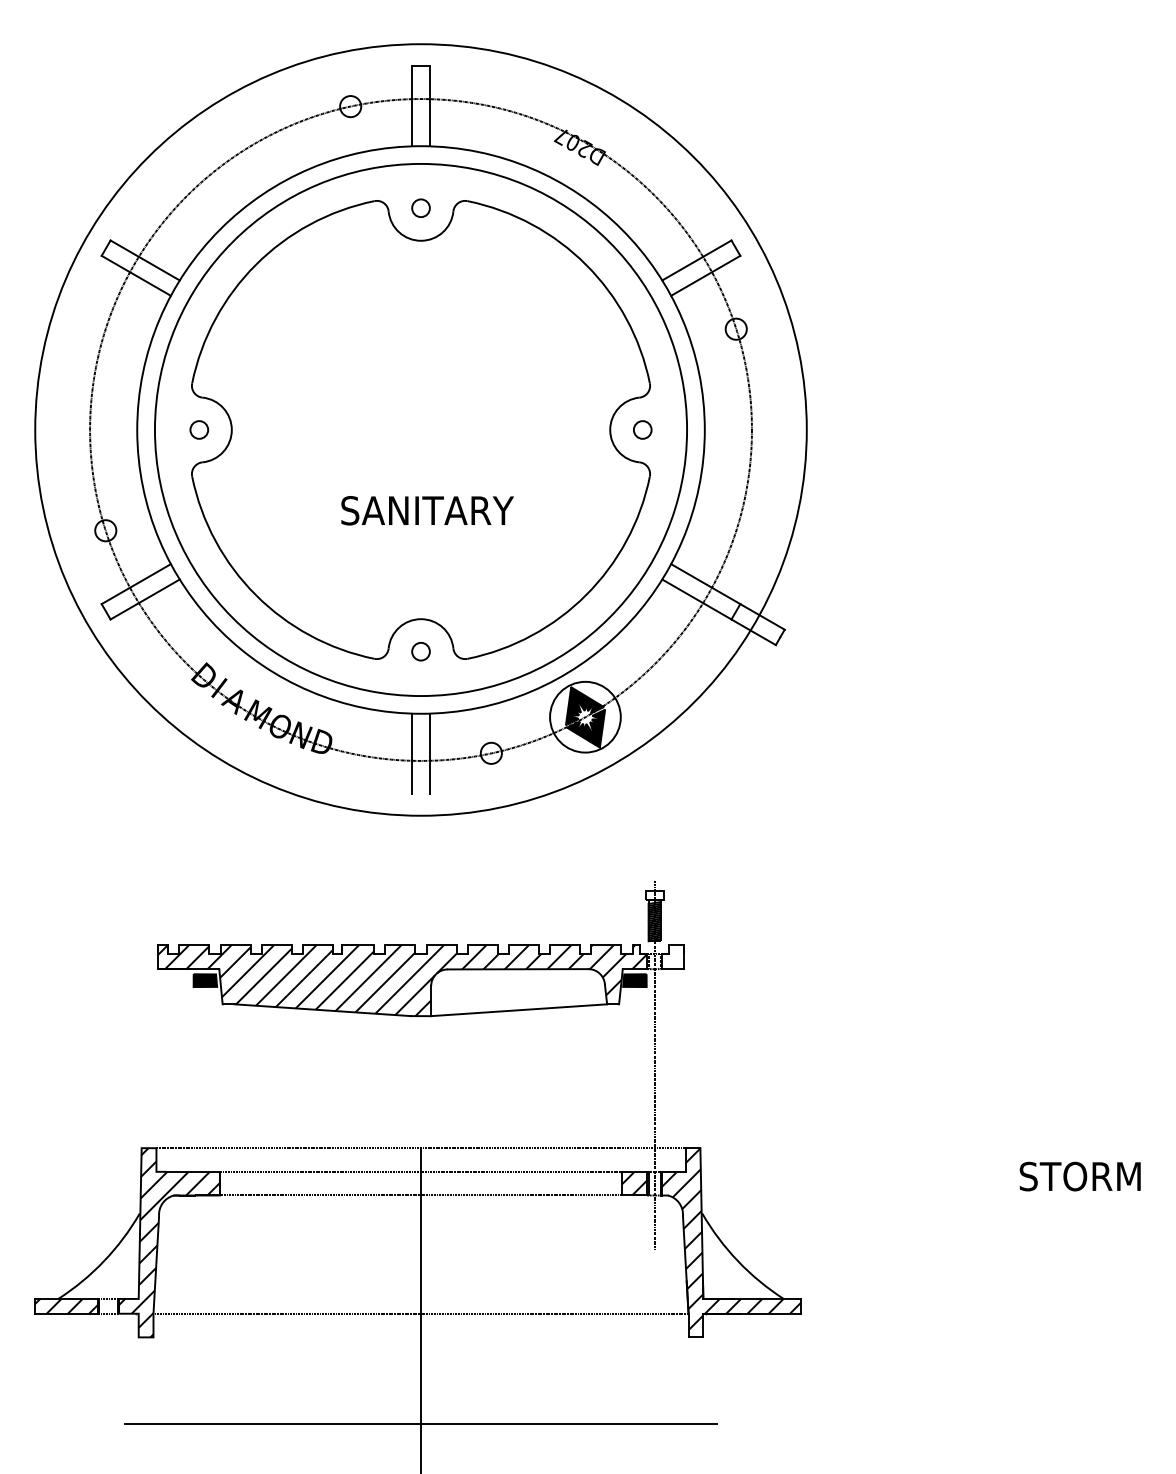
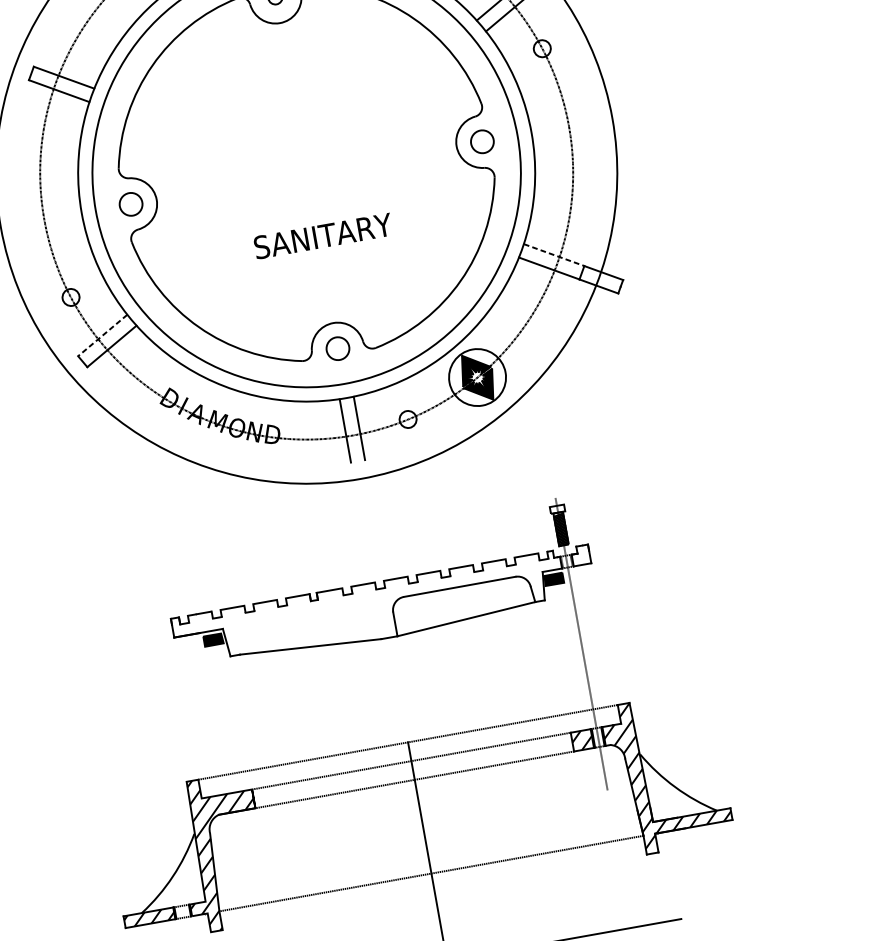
circle: (198, 429) -> (130, 204), size x1.6
circle: (642, 429) -> (482, 141), size x1.6
line: (136, 584) -> (102, 335), solid -> dashed
line: (705, 584) -> (553, 255), solid -> dashed
circle: (420, 651) -> (337, 348), size x1.6
hatch: (402, 980) -> (369, 612), removed

